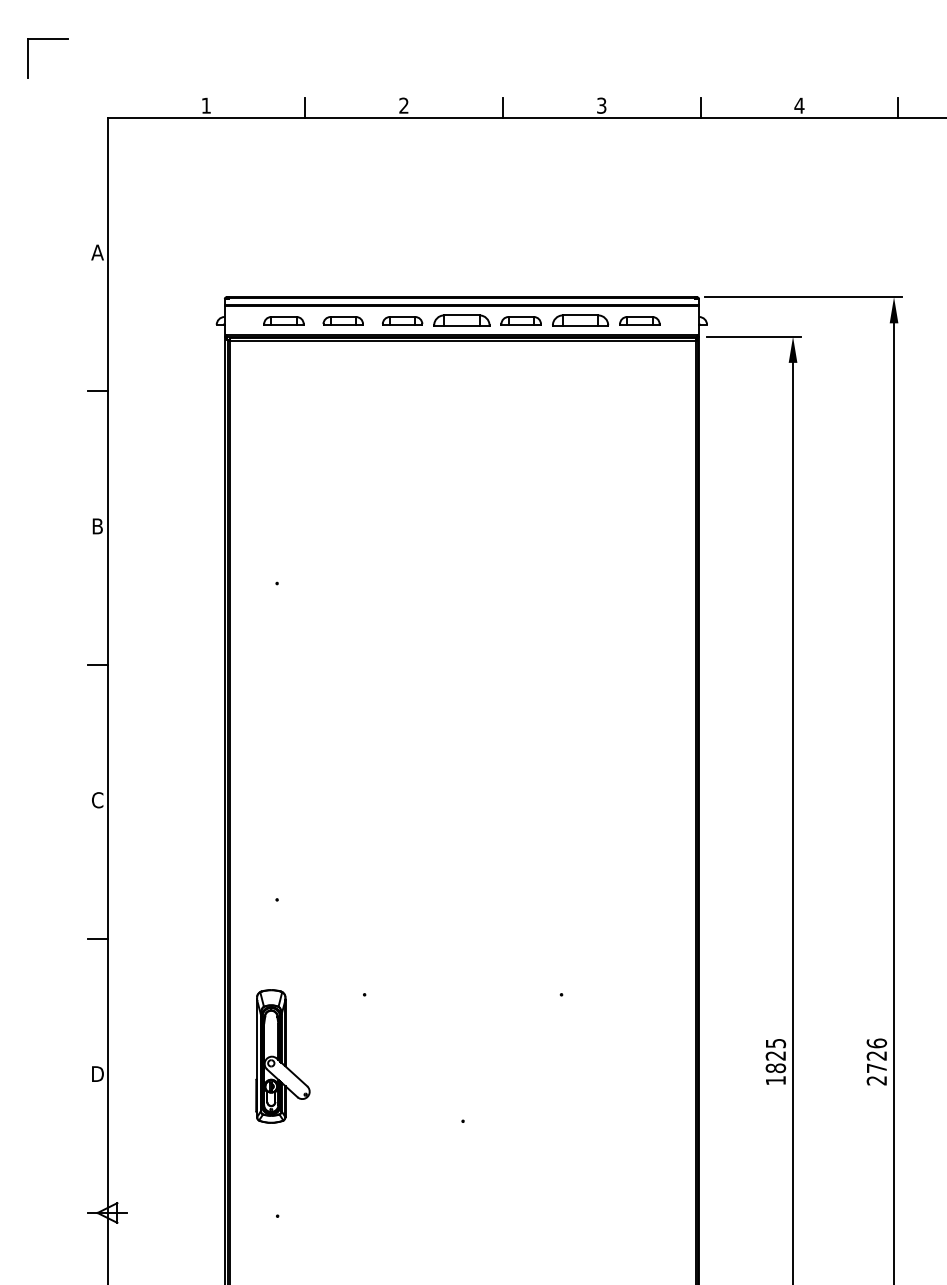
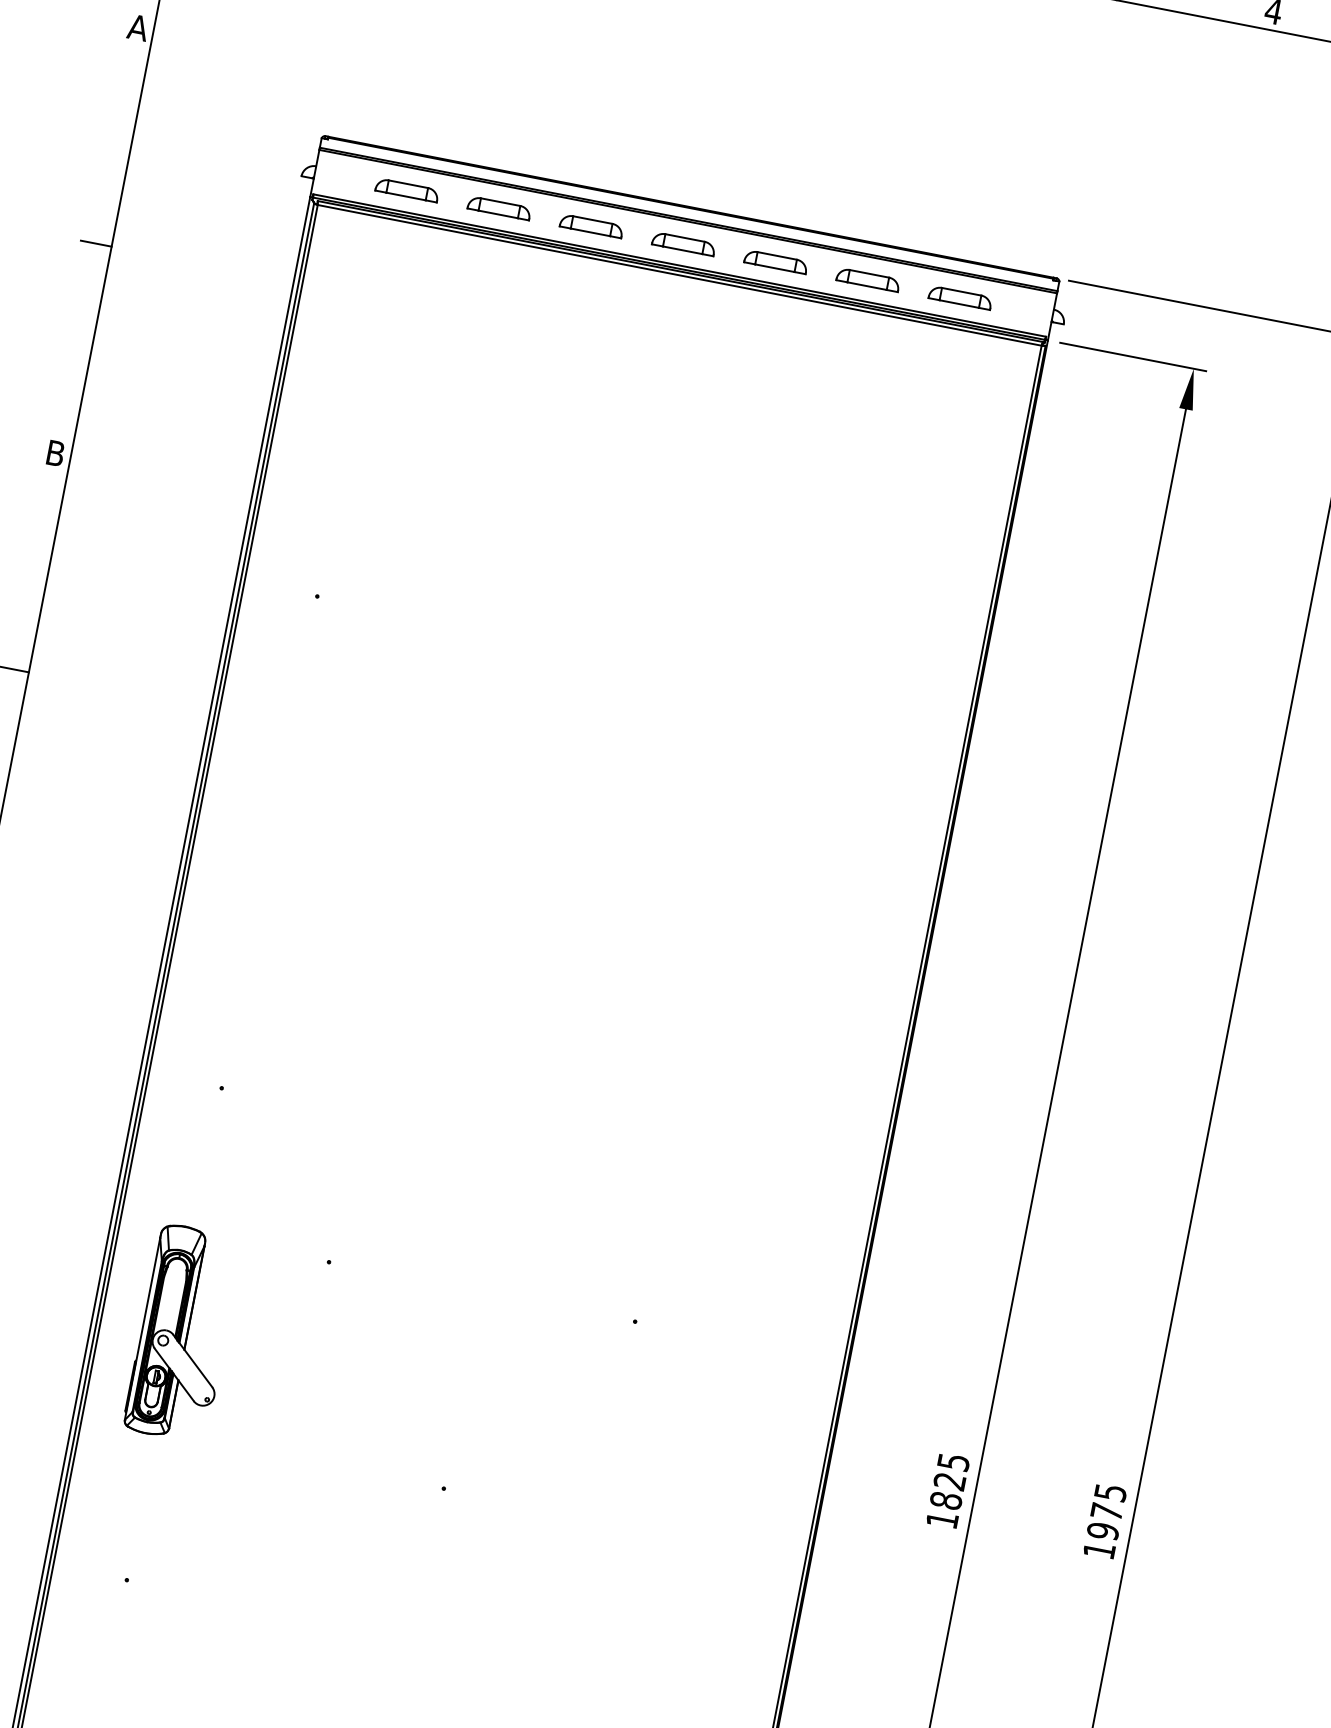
part: (461, 320) -> (683, 243), size x0.71
part: (580, 320) -> (868, 279), size x0.71
text: (876, 1061) -> (1104, 1520), 2726 -> 1975

